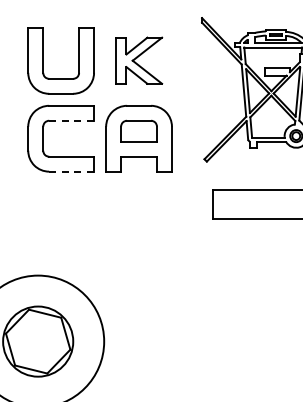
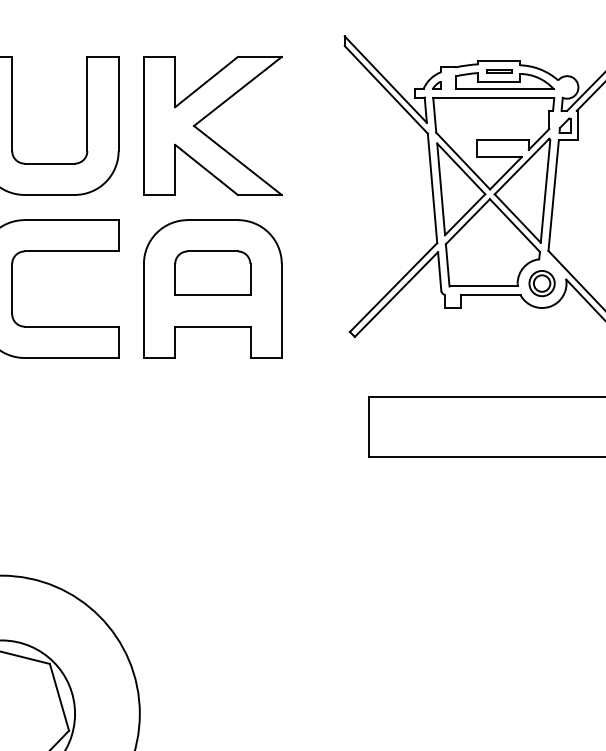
part: (138, 60) -> (211, 125), size x1.43
line: (71, 120) -> (71, 250), dashed -> solid
line: (71, 171) -> (71, 357), dashed -> solid

